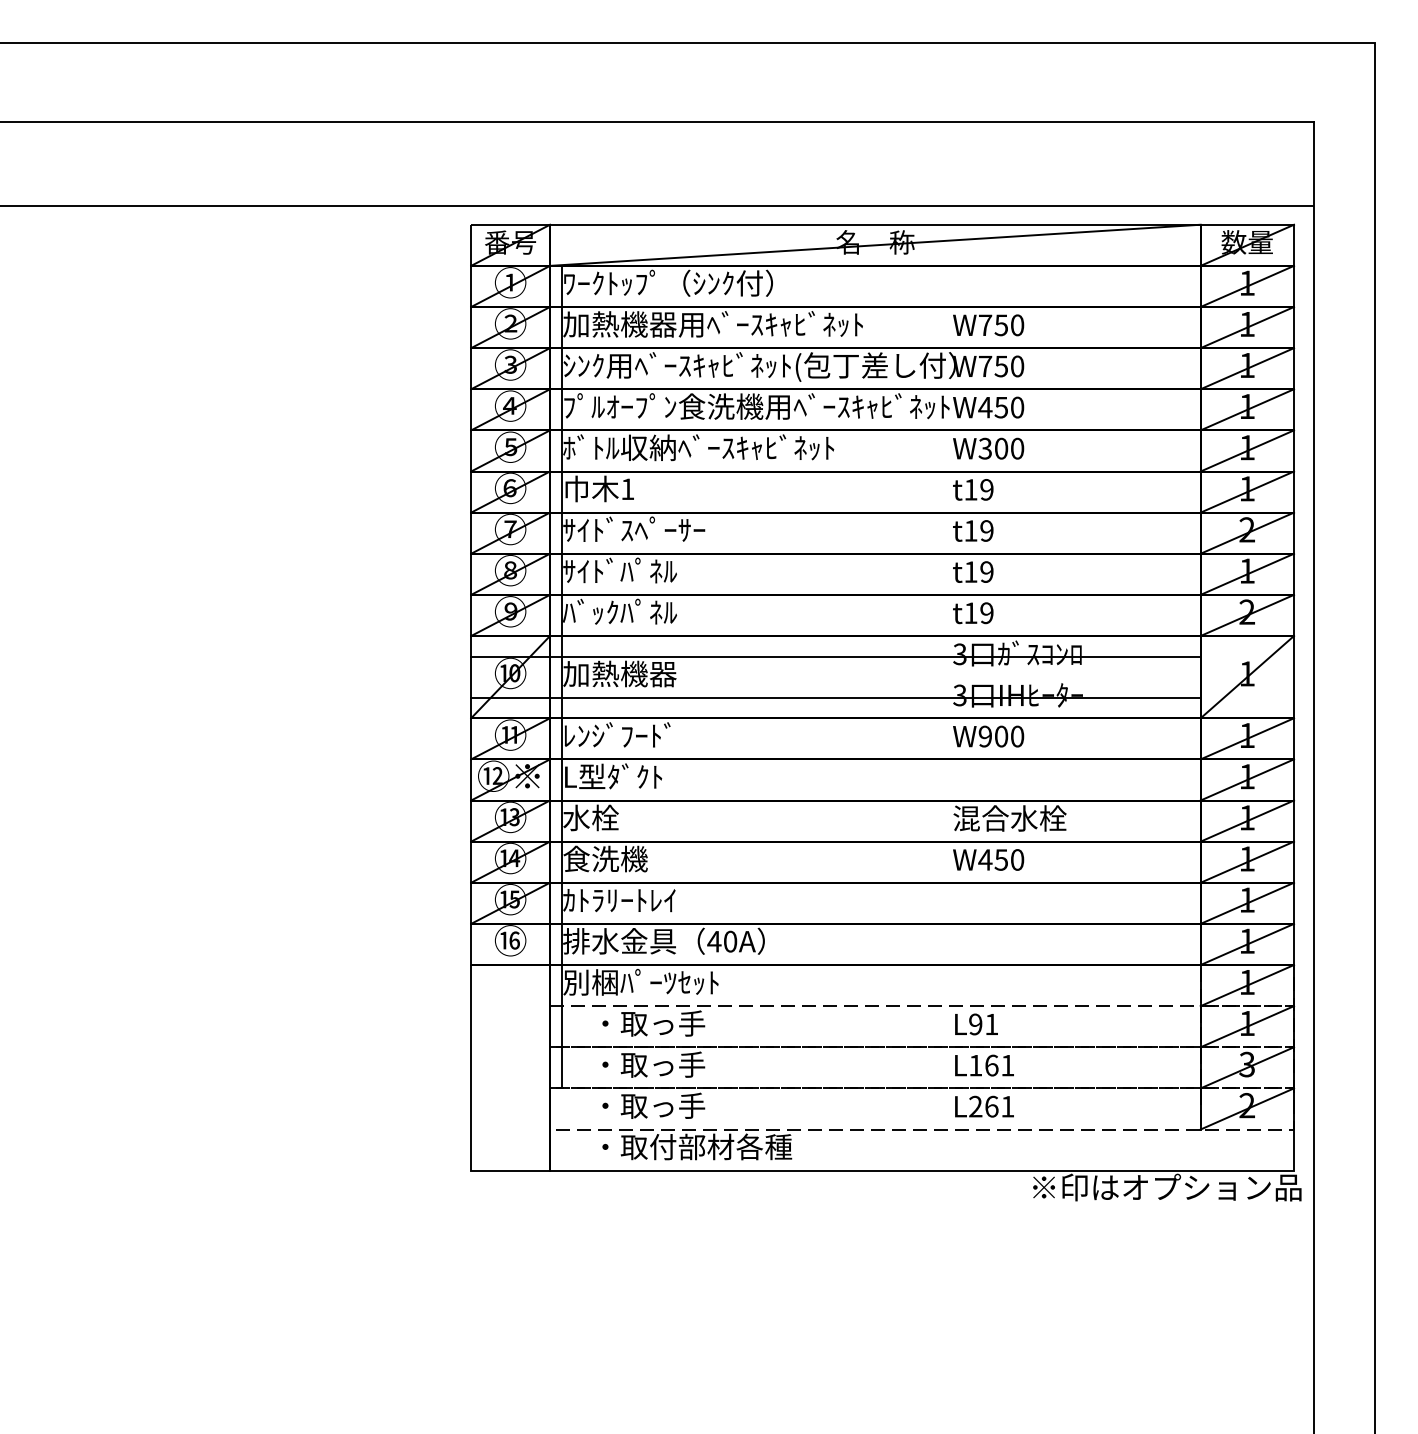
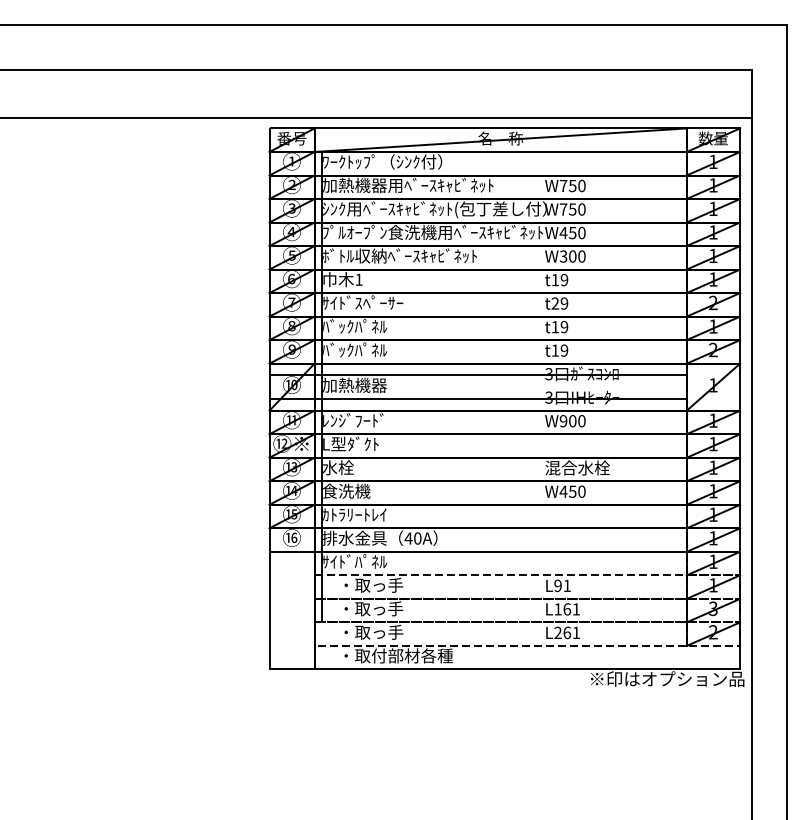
text: (971, 530) -> (555, 303), t19 -> t29
text: (591, 571) -> (338, 326), ｻｲﾄﾞﾊﾟﾈﾙ -> ﾊﾞｯｸﾊﾟﾈﾙ
text: (640, 981) -> (366, 561), 別梱ﾊﾟｰﾂｾｯﾄ -> ｻｲﾄﾞﾊﾟﾈﾙ

